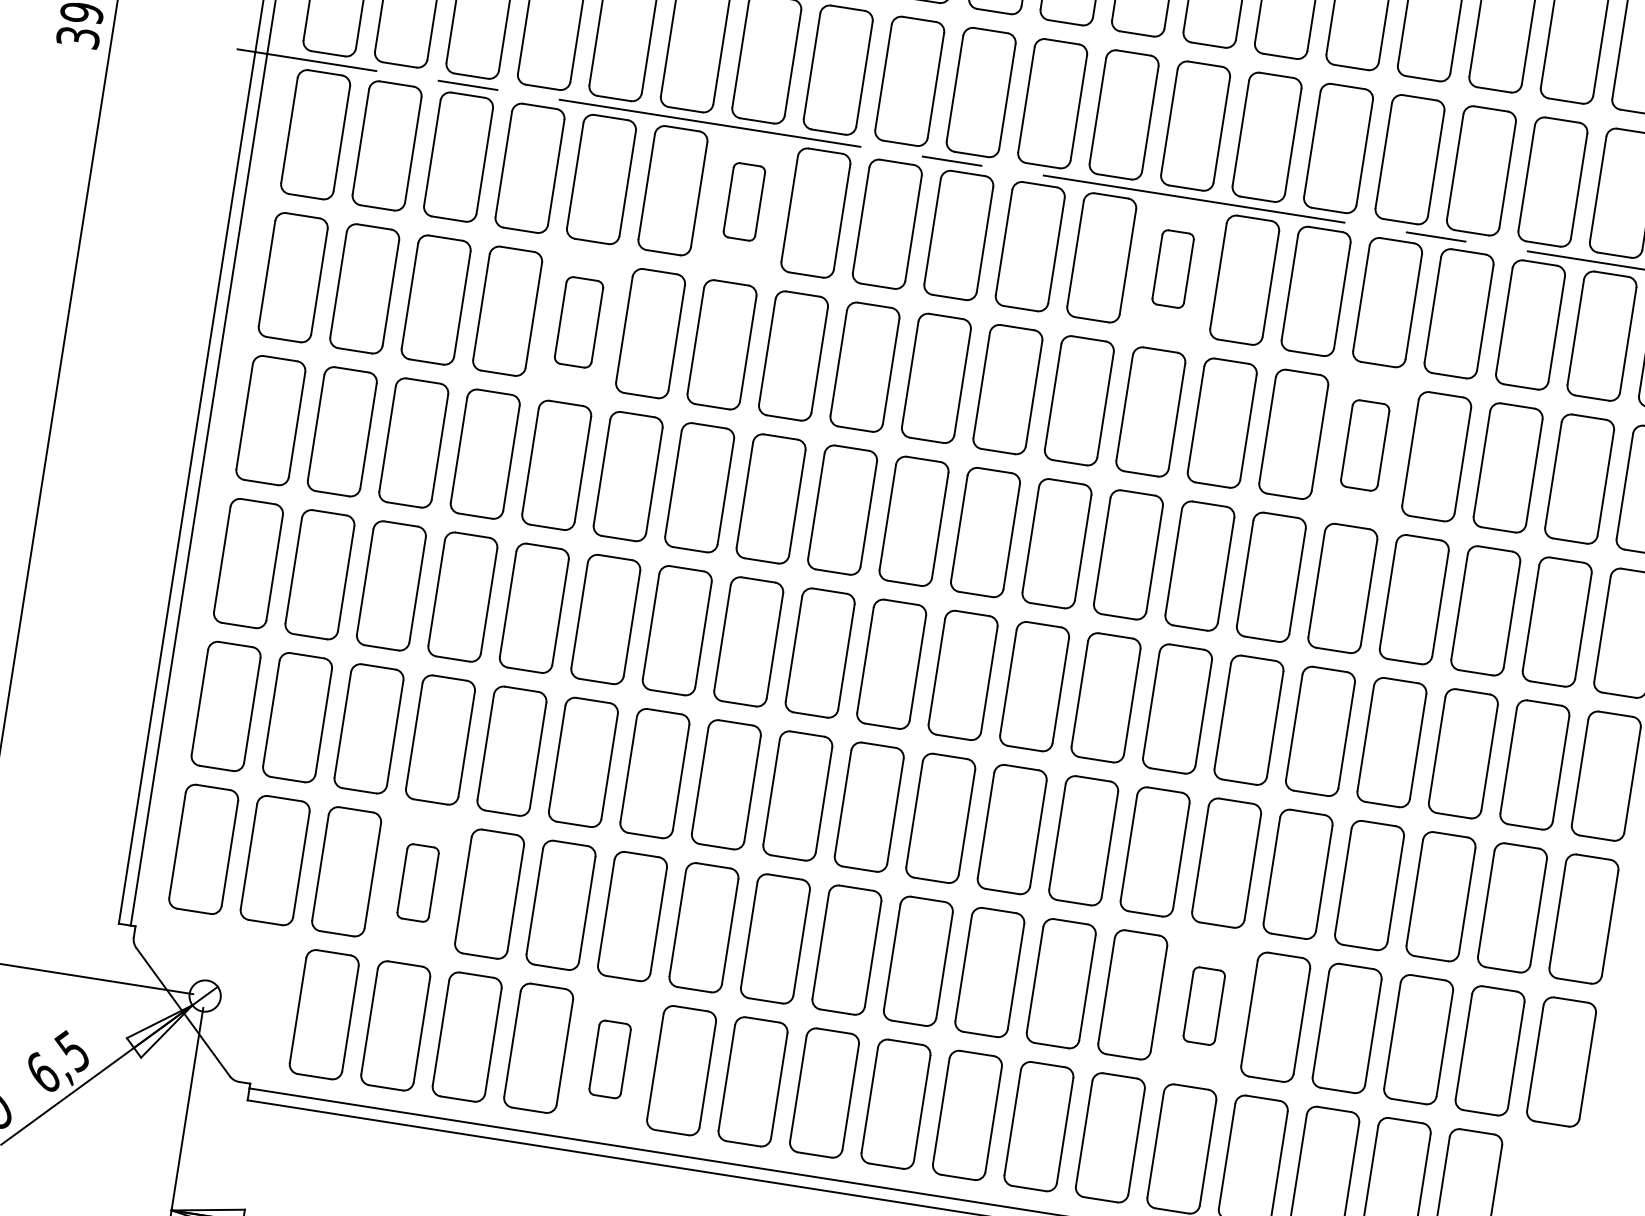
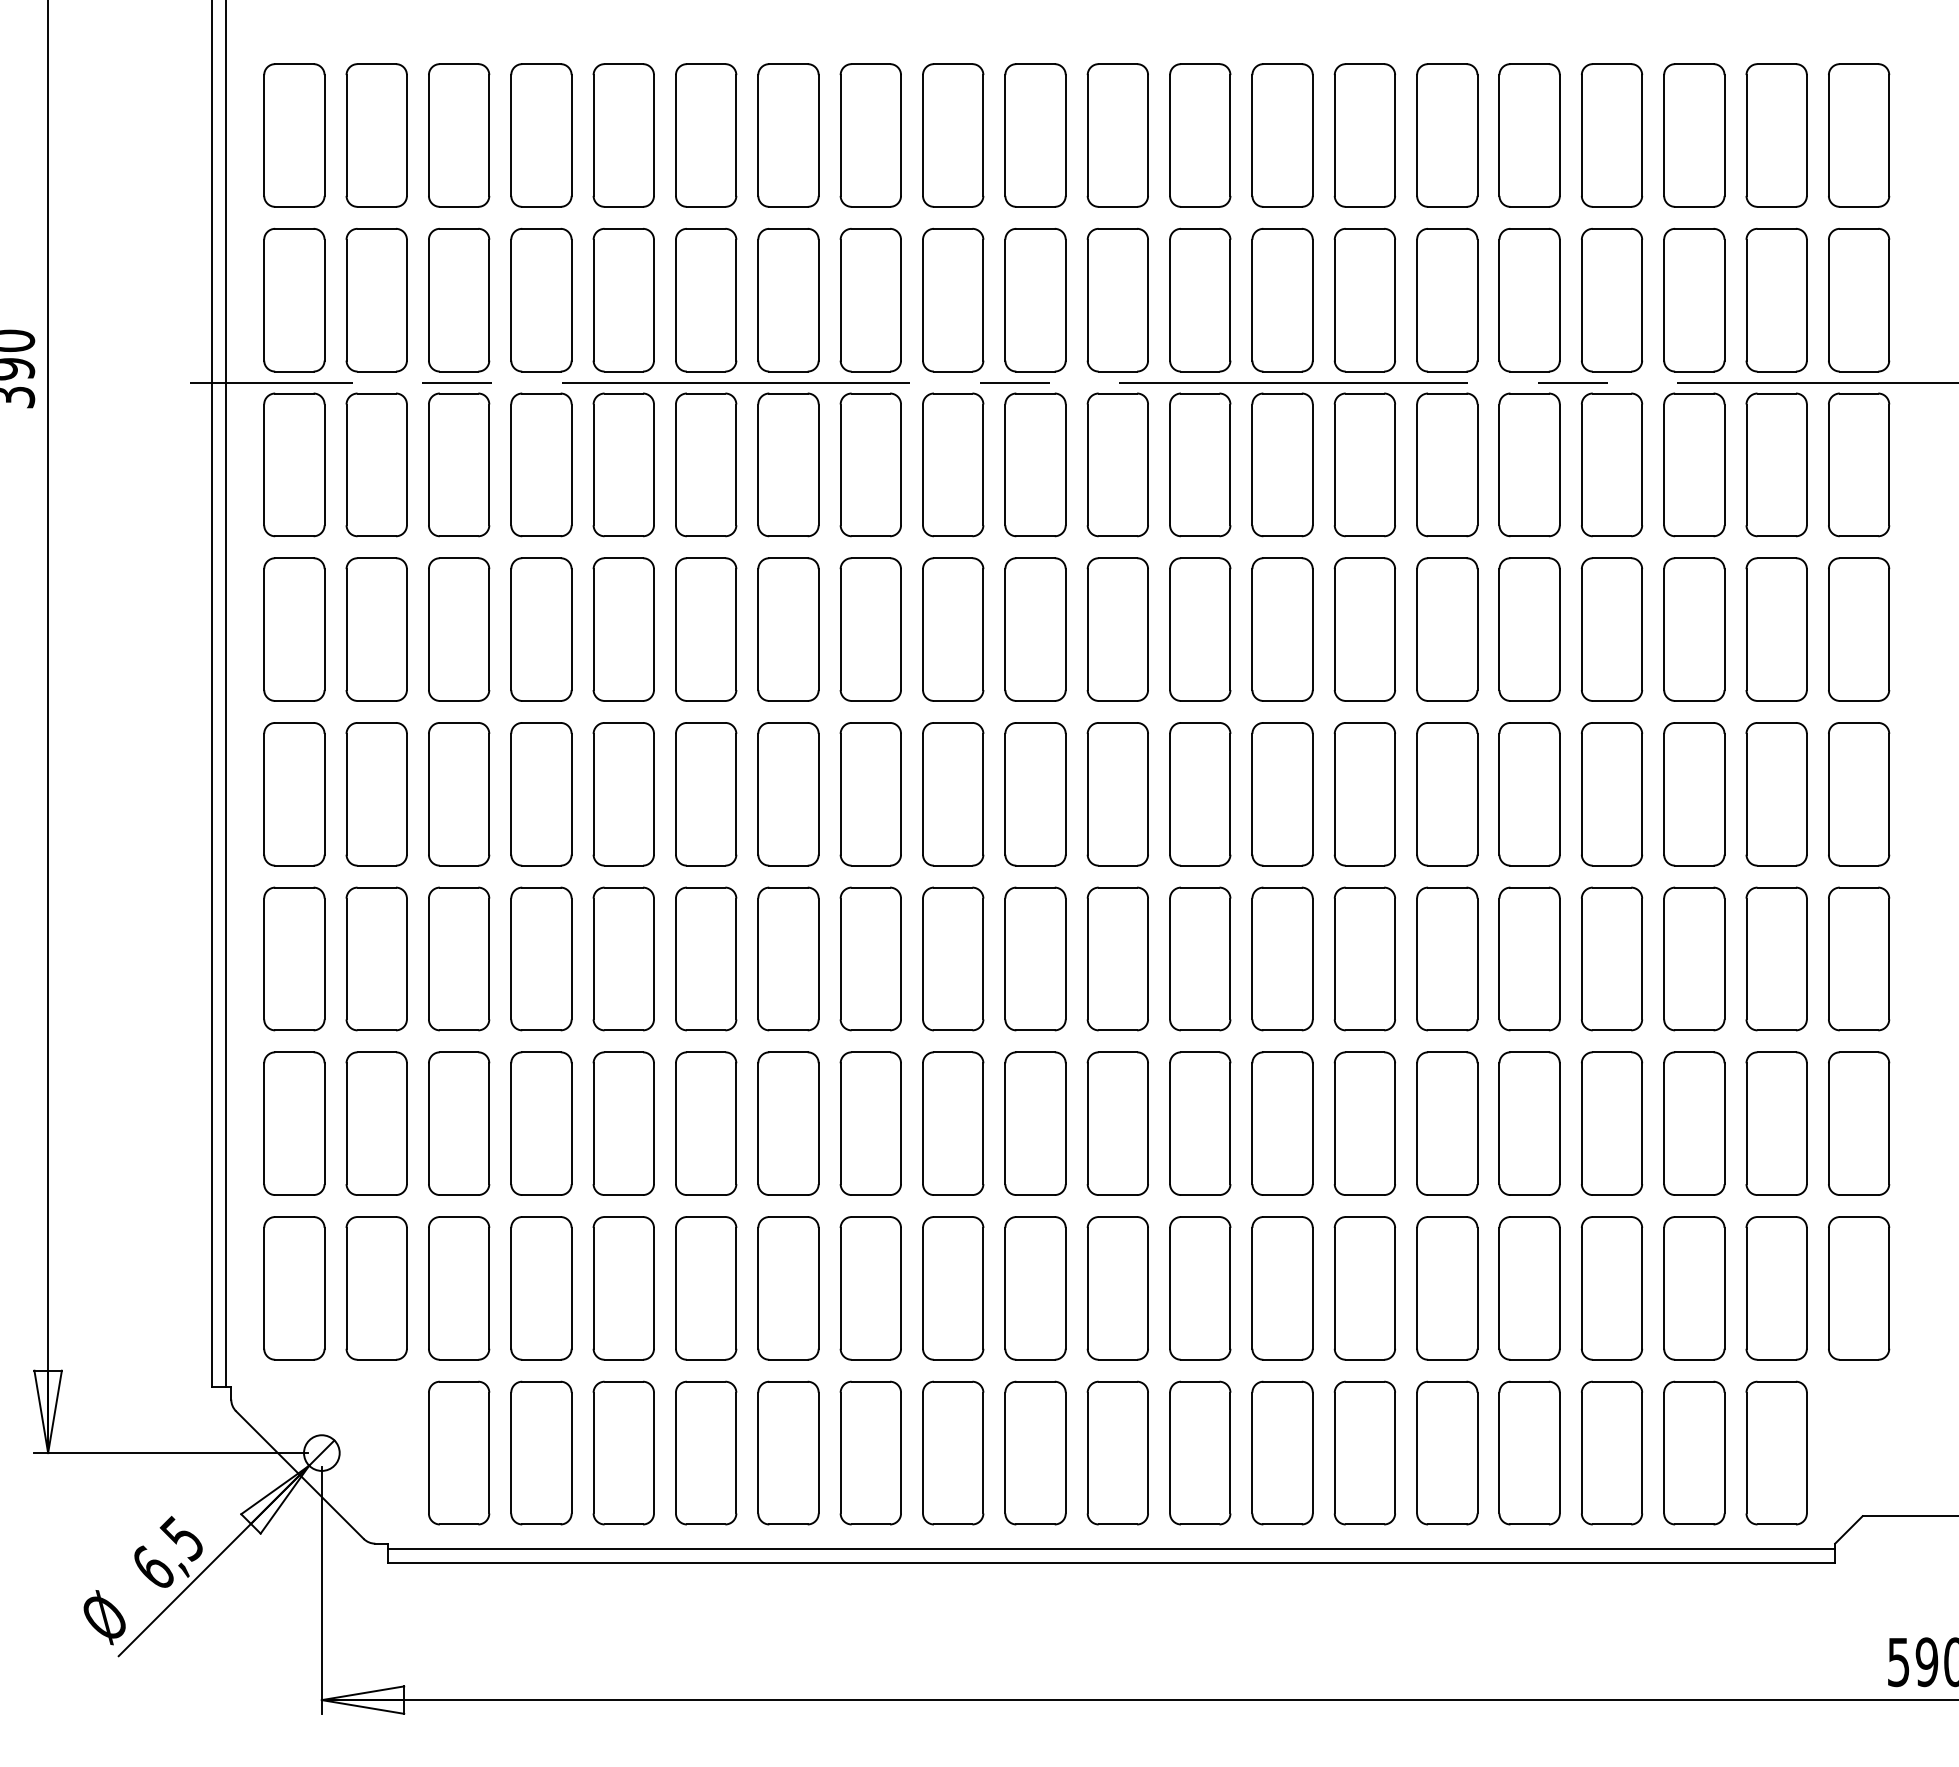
part: (744, 201) -> (788, 464), size x1.67
part: (1173, 268) -> (1282, 464), size x1.67
part: (578, 322) -> (623, 629), size x1.43
part: (1365, 445) -> (1529, 629), size x1.43
part: (418, 883) -> (541, 1288), size x1.67
part: (1204, 1006) -> (1447, 1288), size x1.67
part: (610, 1058) -> (788, 1452), size x1.67

